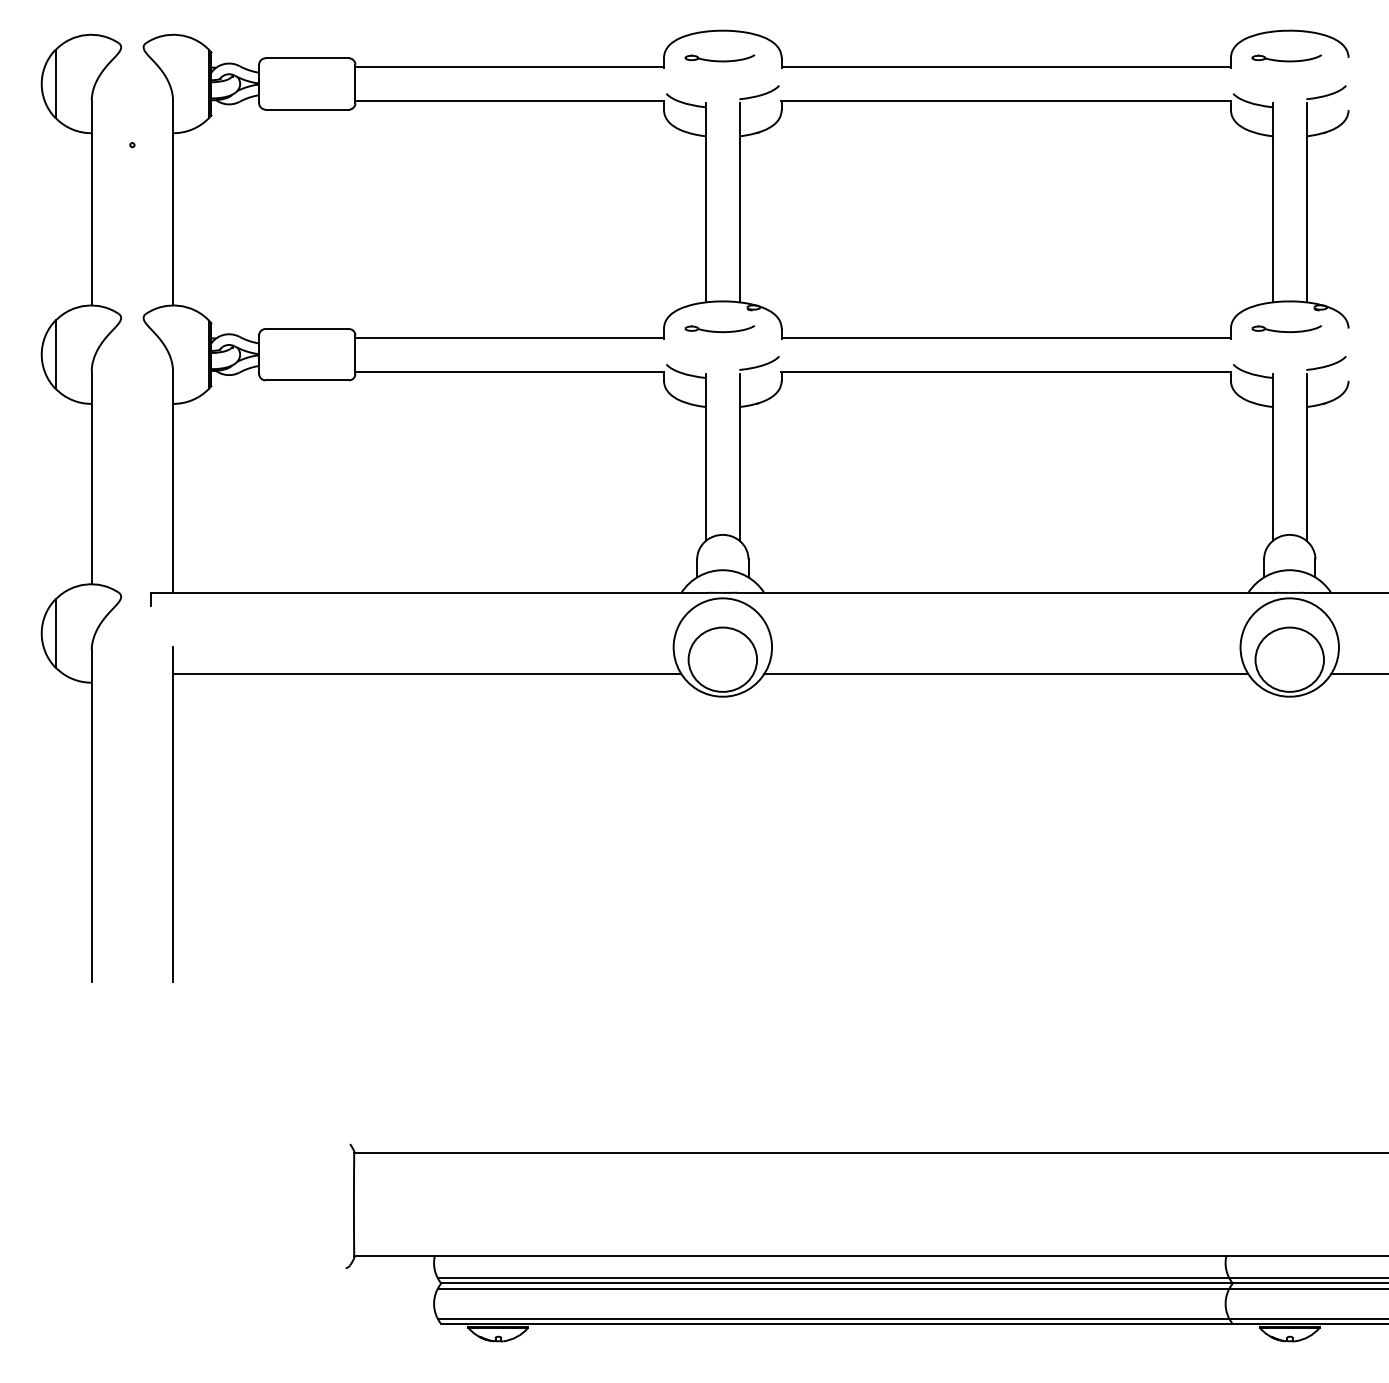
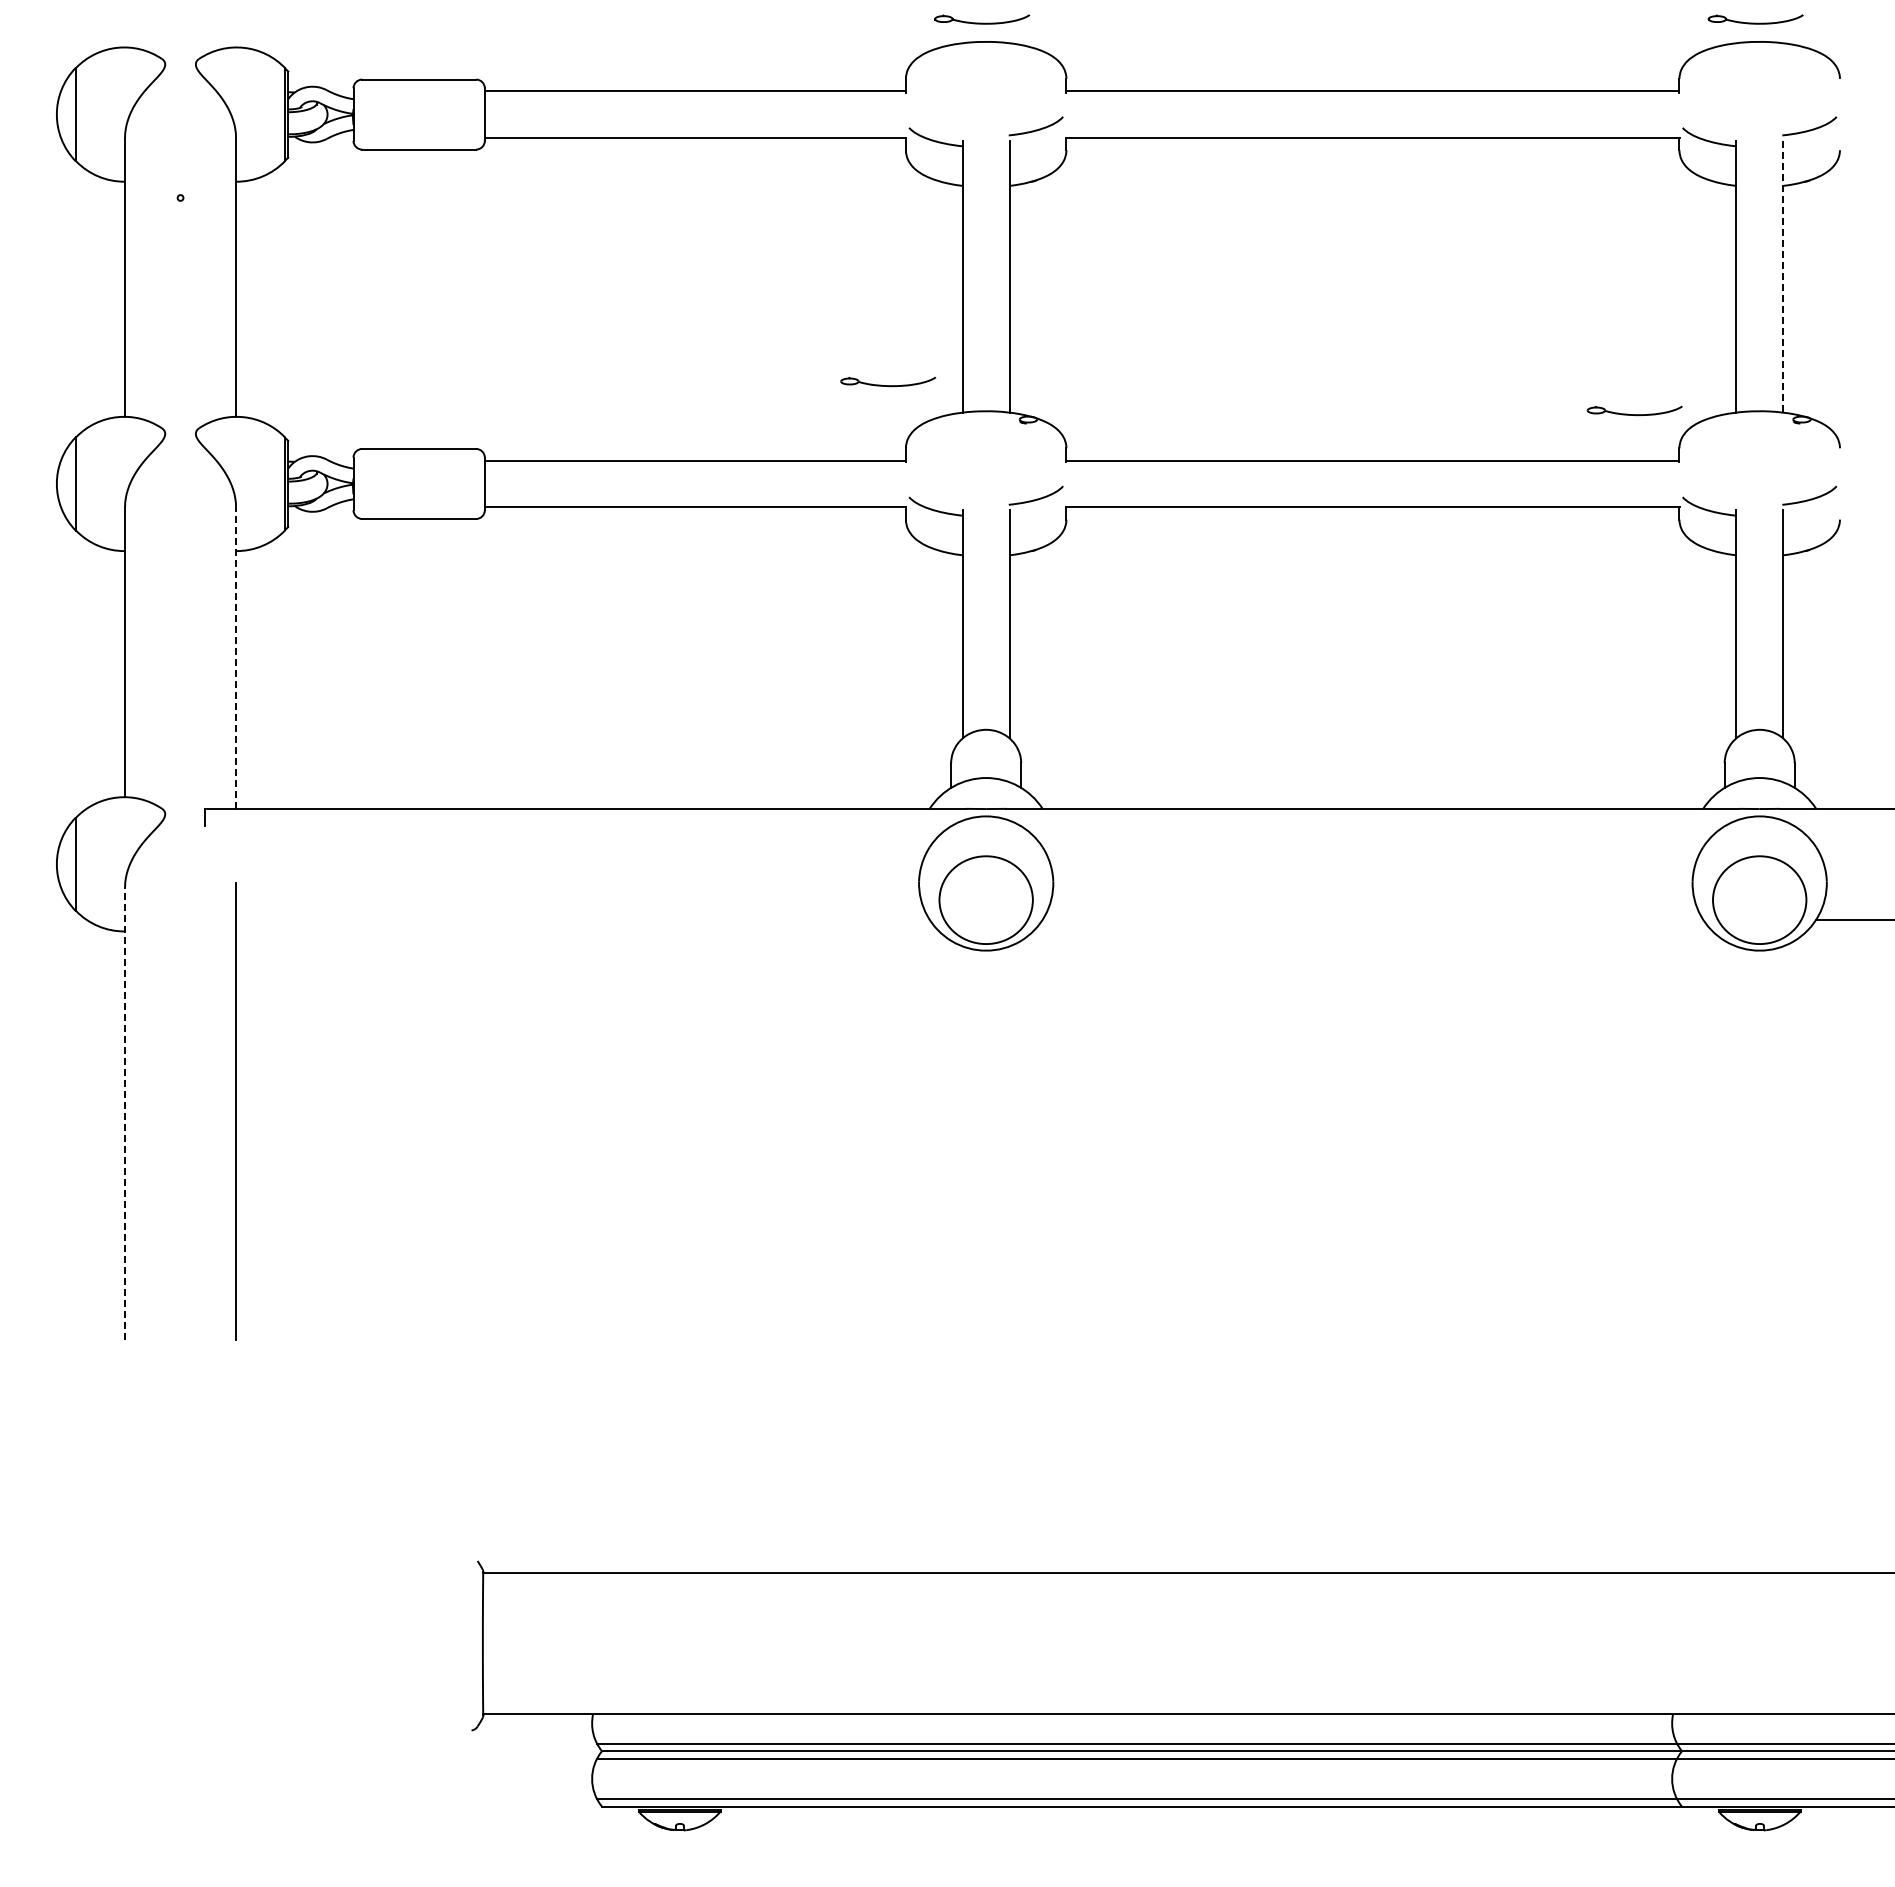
part: (720, 58) -> (982, 19), moved
part: (1286, 58) -> (1755, 19), moved
line: (1307, 202) -> (1783, 276), solid -> dashed
part: (1286, 328) -> (1634, 410), moved
part: (720, 329) -> (888, 382), moved
line: (173, 481) -> (236, 657), solid -> dashed
line: (426, 673) -> (582, 919), removed
line: (1005, 673) -> (1372, 919), removed
line: (92, 816) -> (125, 1113), solid -> dashed

